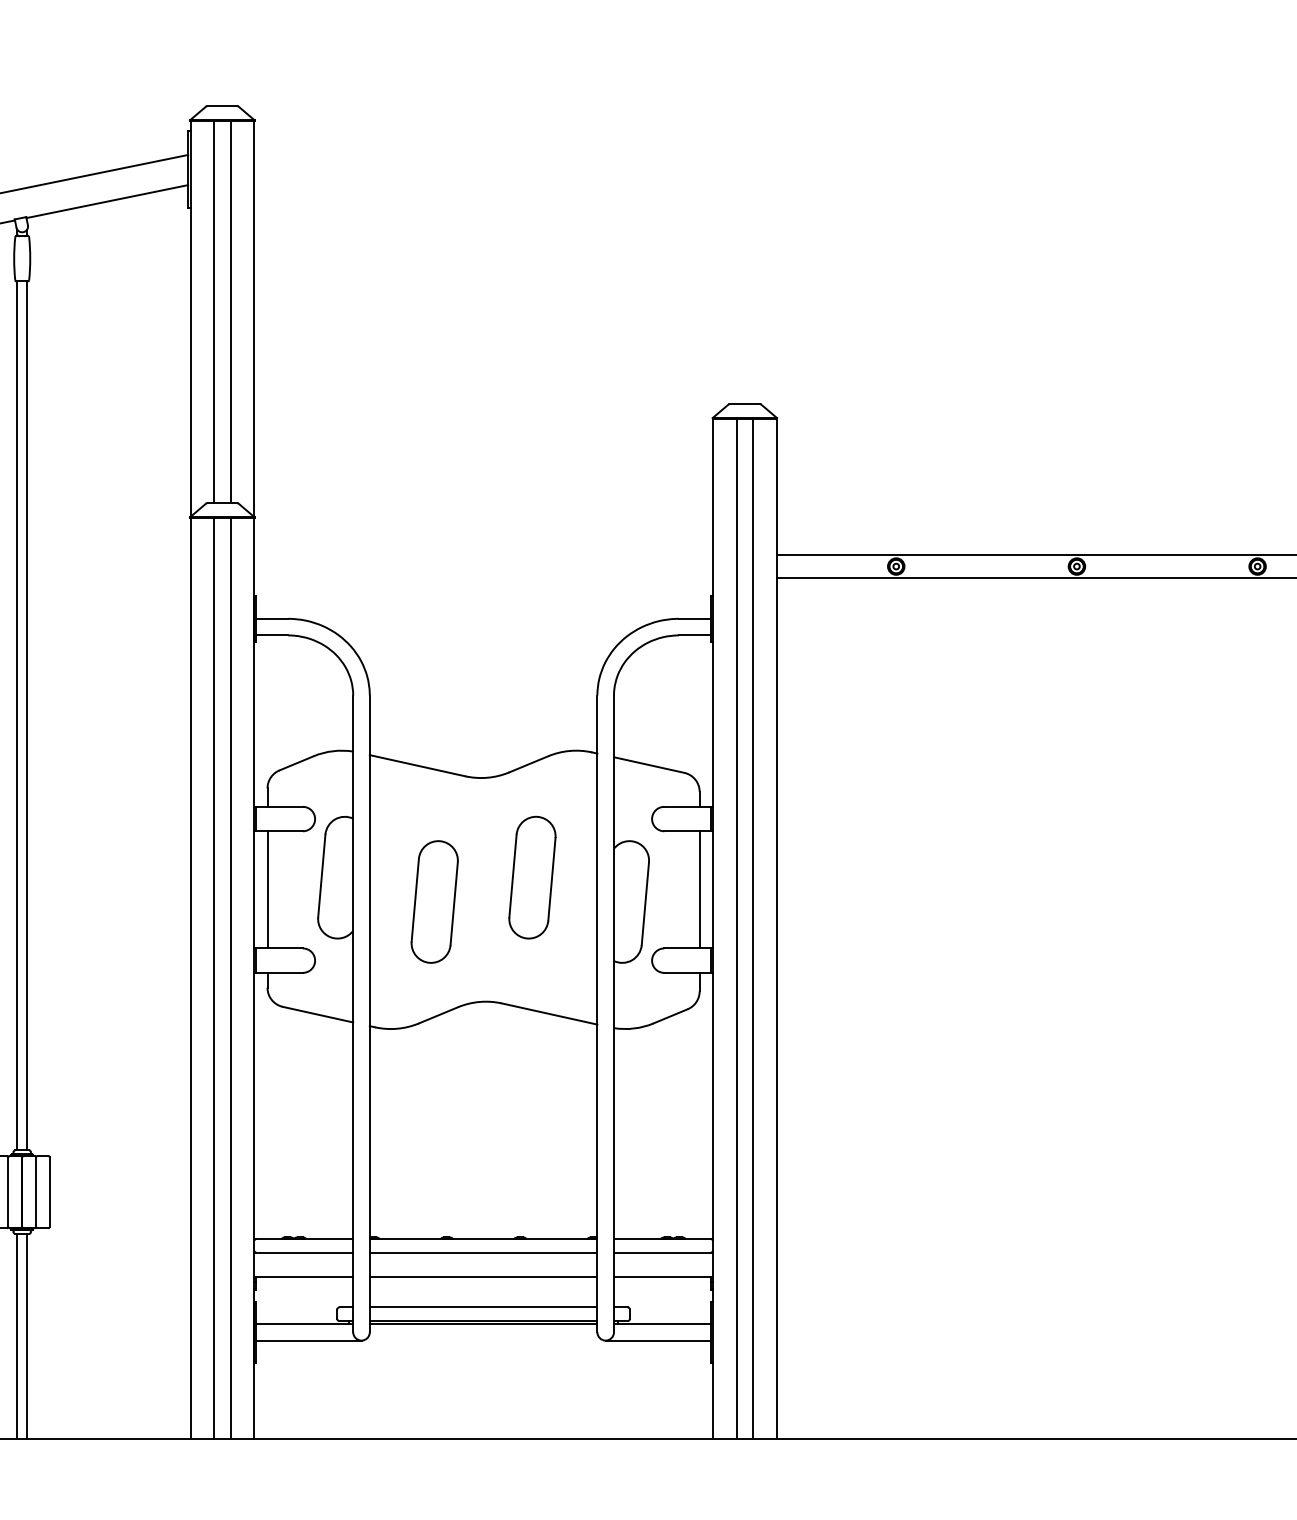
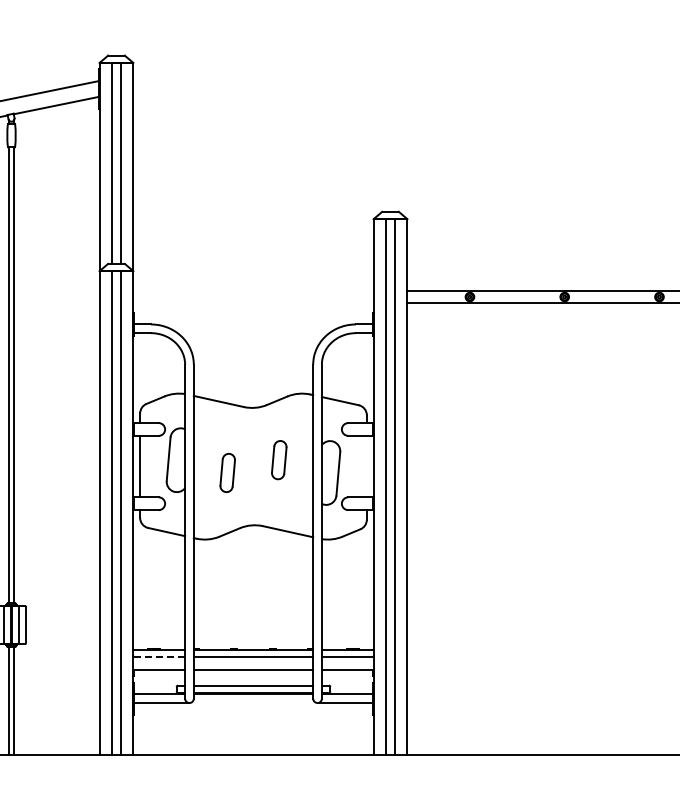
part: (533, 876) -> (279, 459), size x0.6
line: (699, 889) -> (366, 466), removed
part: (434, 901) -> (227, 472), size x0.6
line: (304, 1251) -> (159, 656), solid -> dashed

